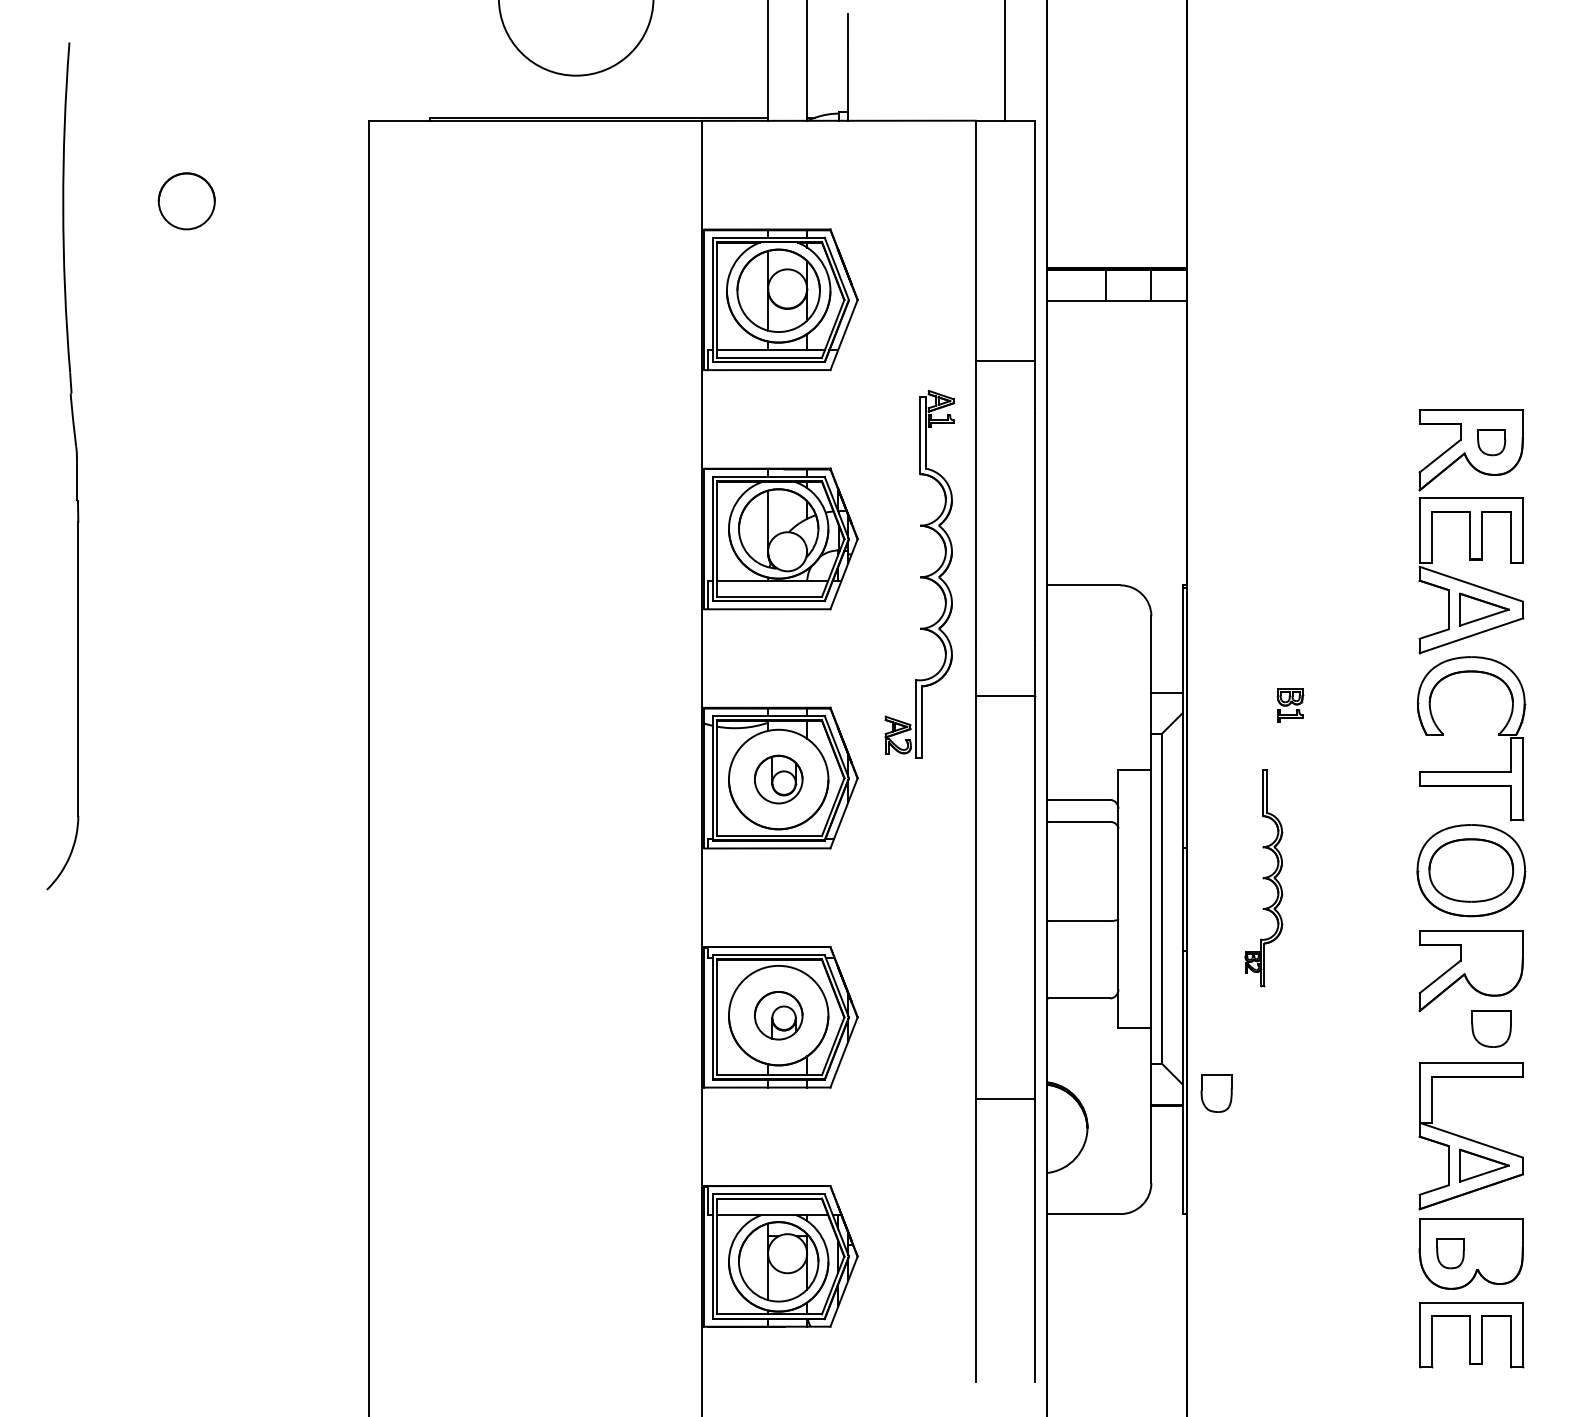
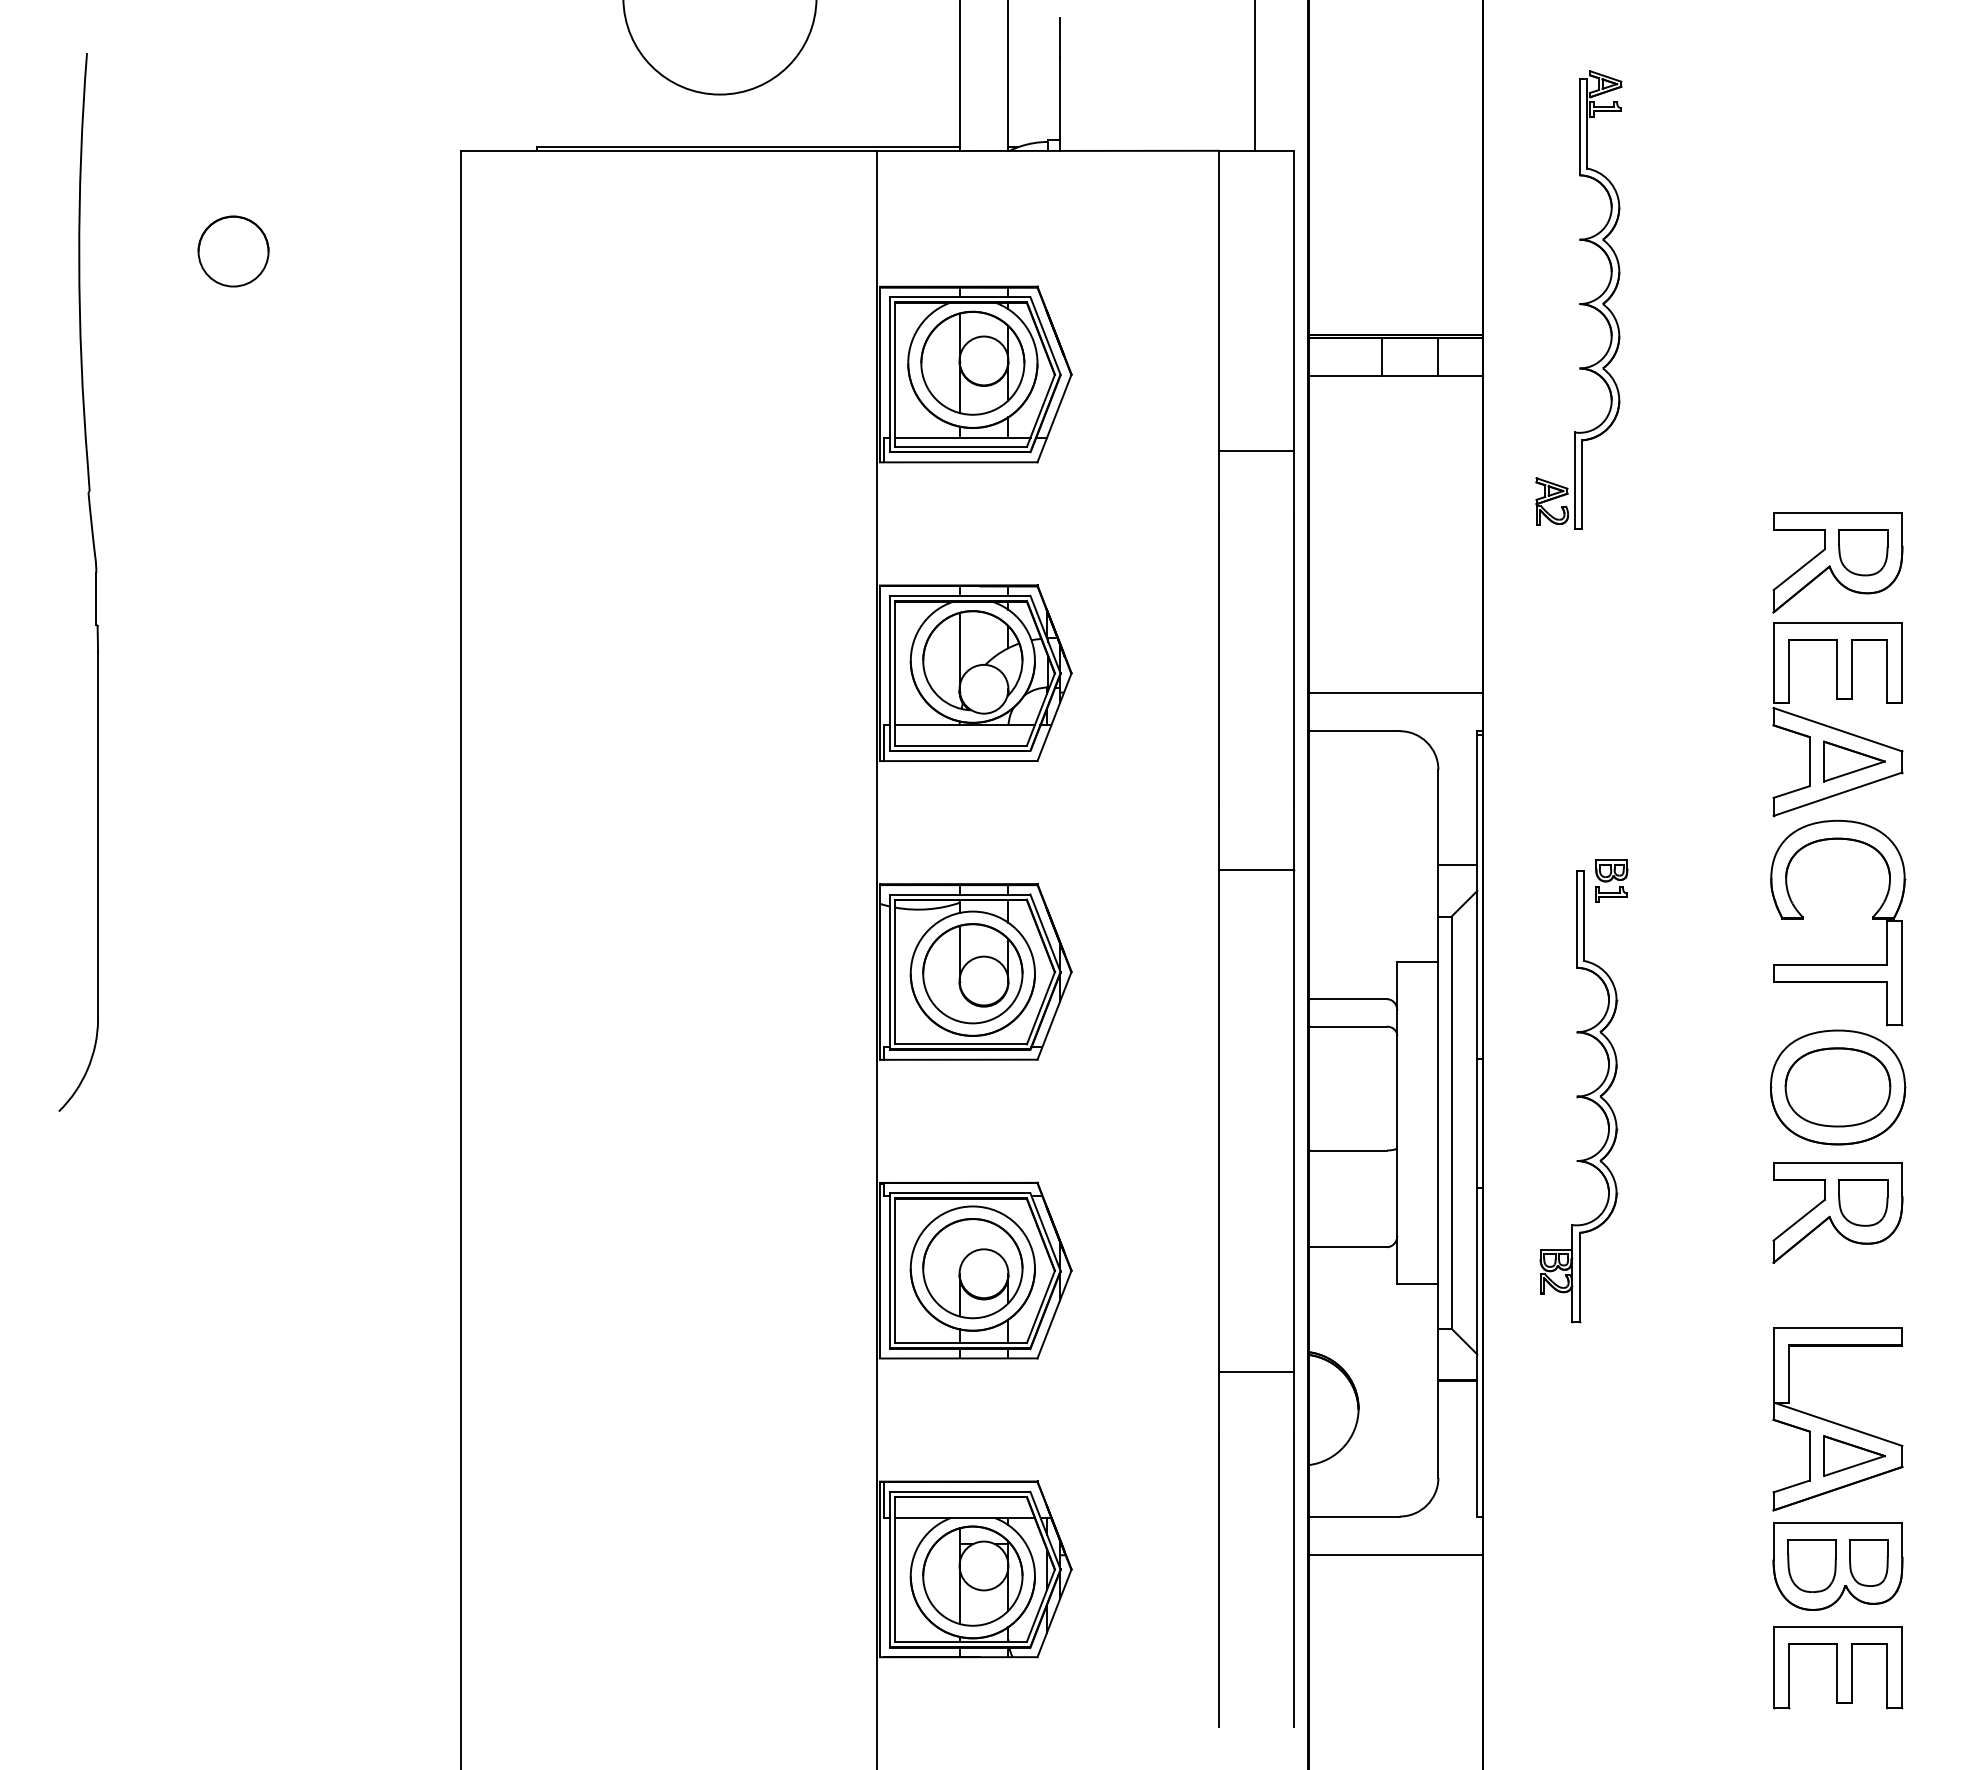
part: (1491, 442) -> (1863, 552), size x1.43
line: (1117, 554) -> (1395, 692), added
part: (919, 573) -> (1578, 299), moved
part: (778, 779) -> (972, 973), size x1.67
part: (1263, 877) -> (1578, 1096), size x1.67
part: (778, 1015) -> (972, 1268), size x1.67
part: (1491, 1028) -> (1863, 1202), moved
part: (1216, 1093) -> (1868, 1562), moved
line: (1117, 1245) -> (1395, 1555), added
part: (1450, 1253) -> (1811, 1565), size x1.43

